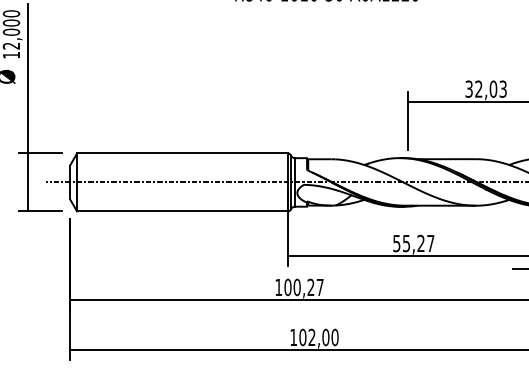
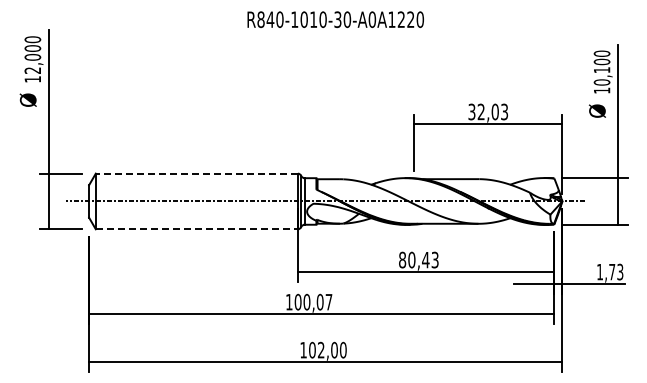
line: (182, 153) -> (196, 173), solid -> dashed
line: (183, 211) -> (197, 229), solid -> dashed
text: (413, 242) -> (418, 259), 55,27 -> 80,43
text: (310, 287) -> (319, 302), 100,27 -> 100,07

